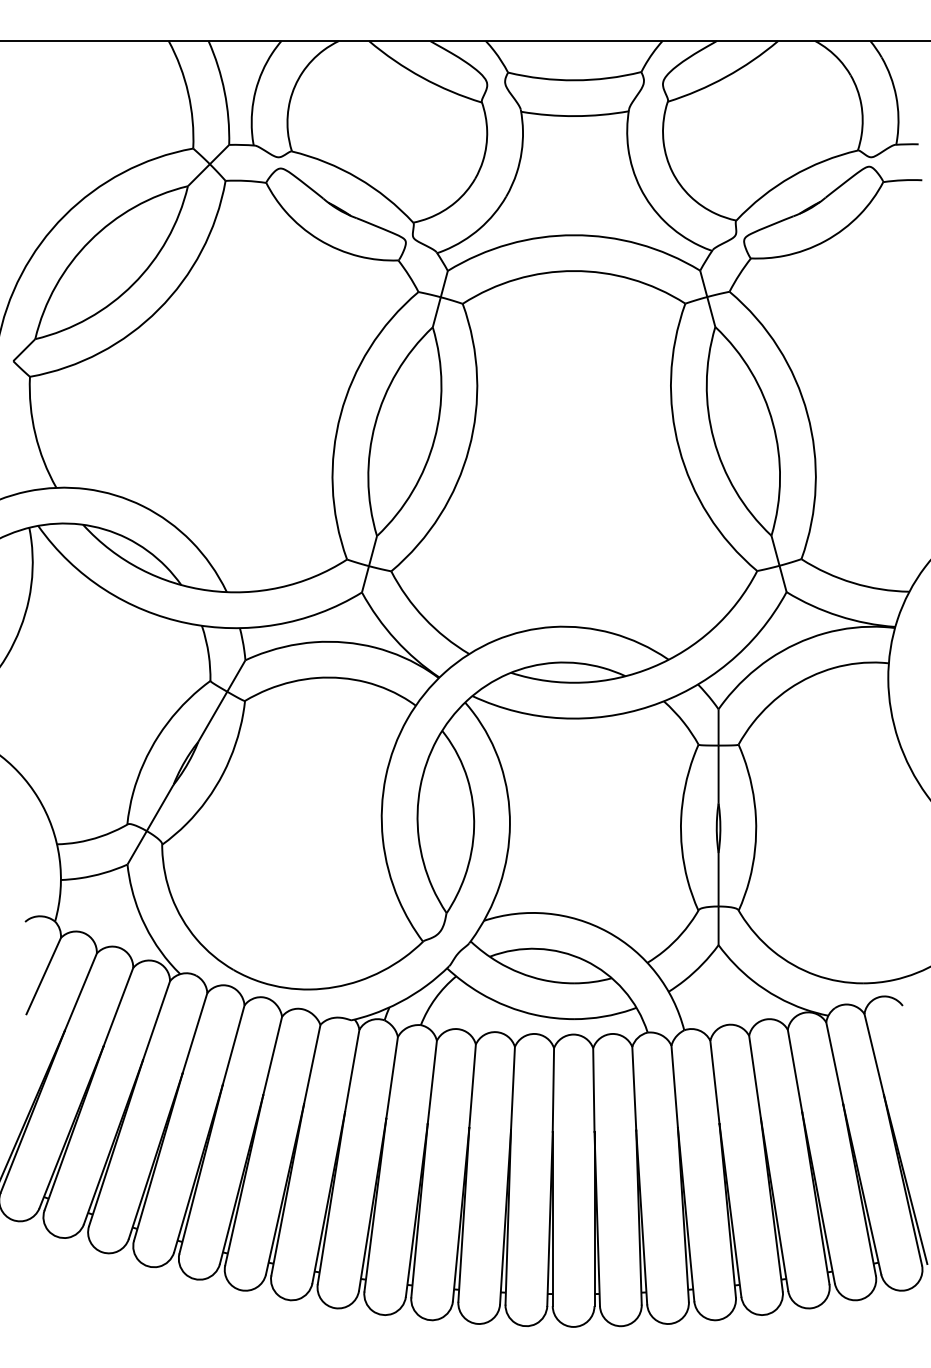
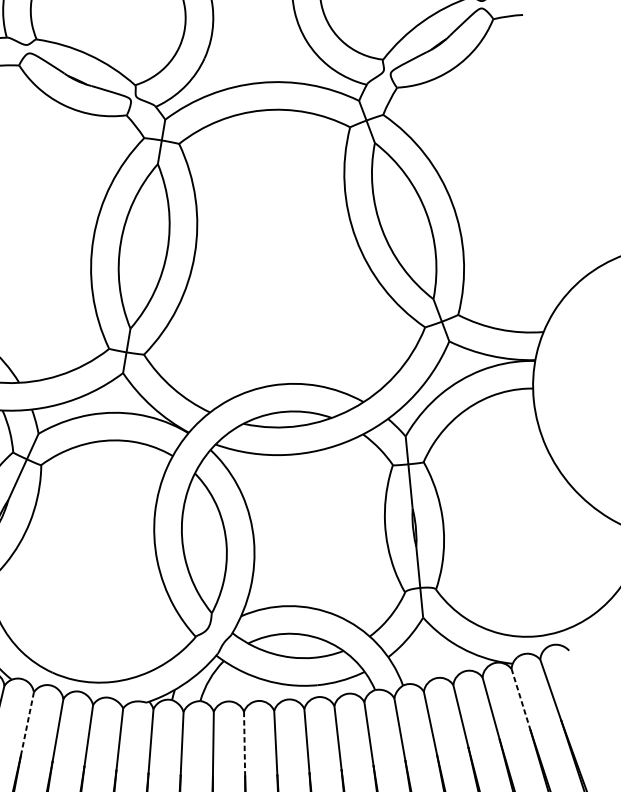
line: (194, 1033) -> (27, 724), solid -> dashed
line: (834, 1063) -> (520, 700), solid -> dashed
line: (472, 1086) -> (244, 744), solid -> dashed

